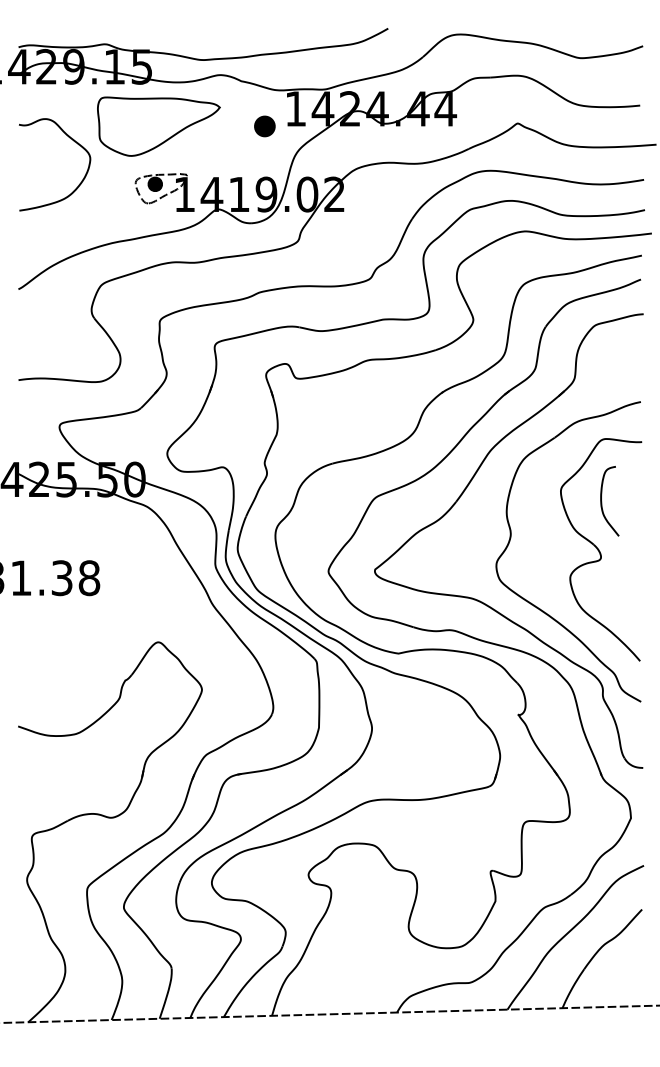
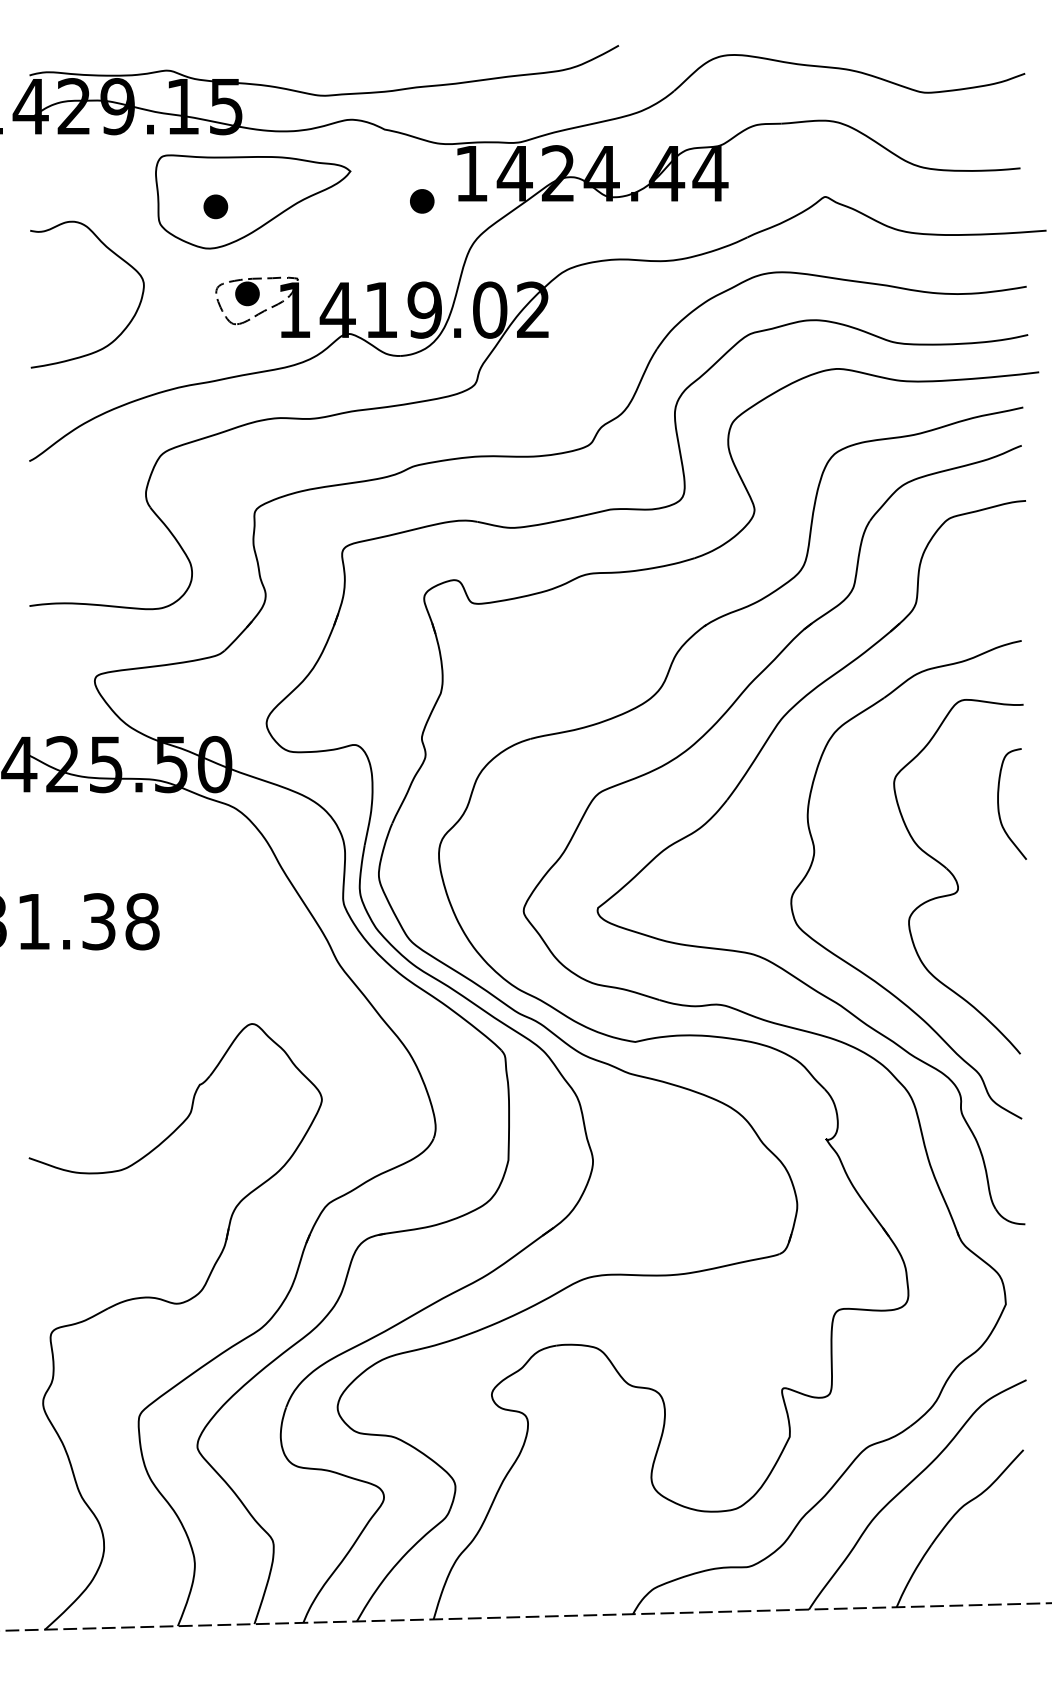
part: (264, 125) -> (421, 200), size x0.71
part: (135, 129) -> (215, 206), added
curve: (74, 142) -> (118, 259), moved
curve: (602, 501) -> (1000, 804), moved

